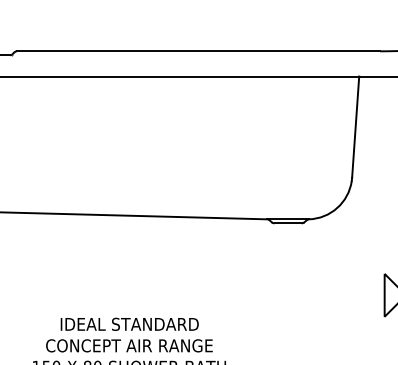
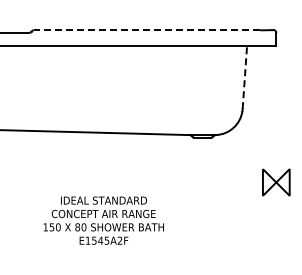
line: (197, 51) -> (146, 30), solid -> dashed
line: (355, 126) -> (244, 77), solid -> dashed

